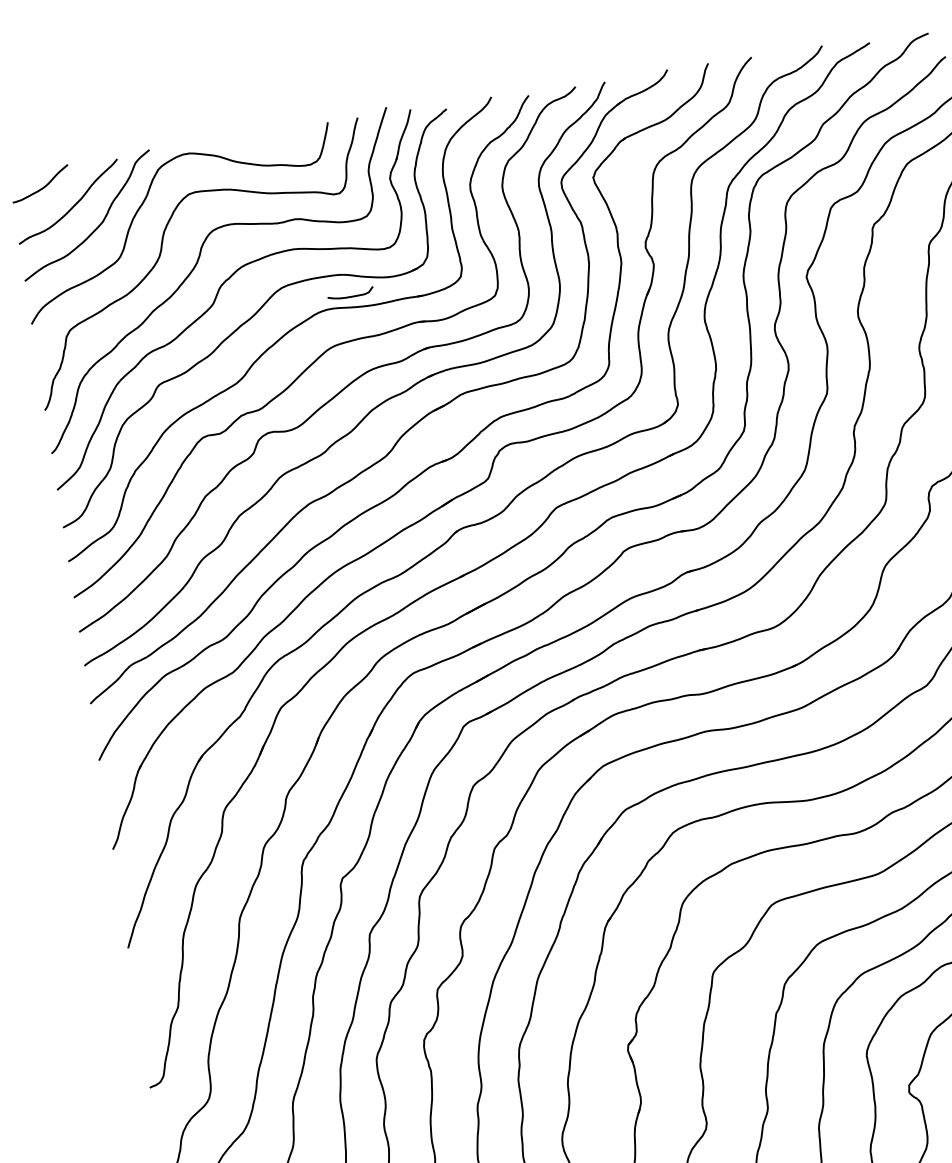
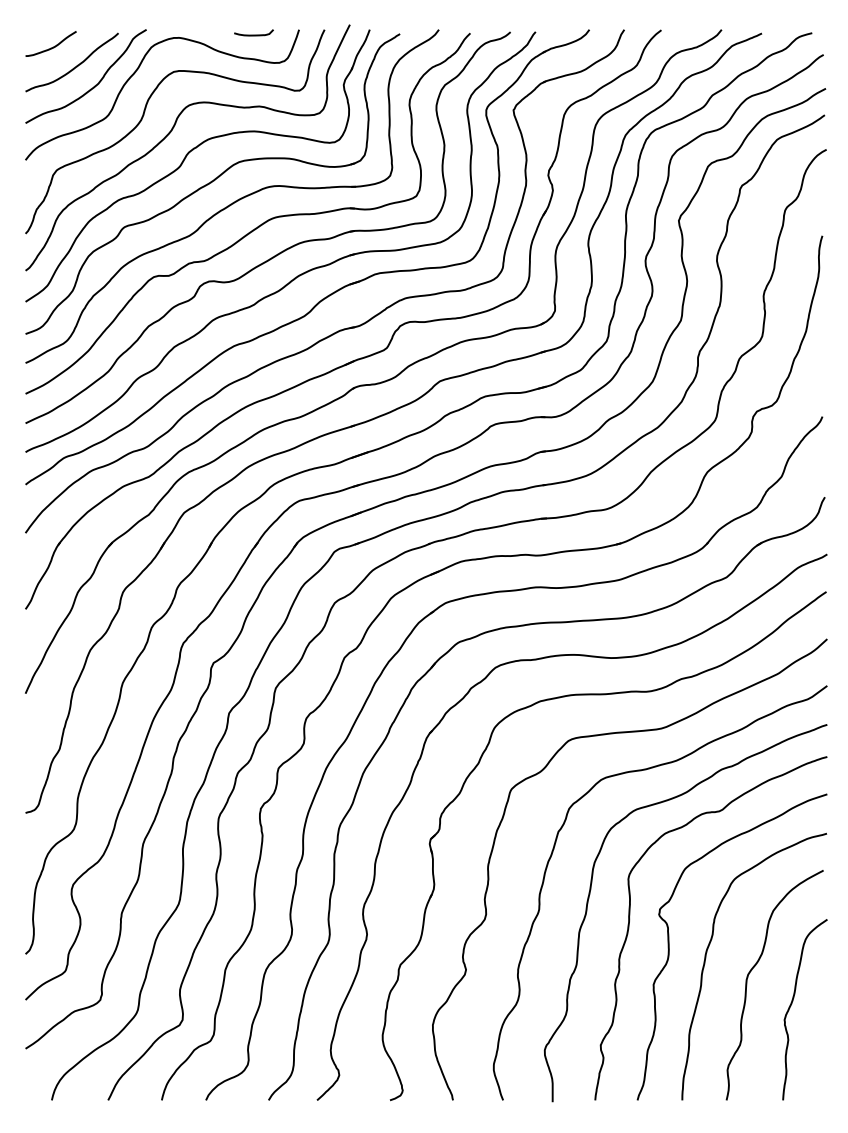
curve: (350, 295) -> (253, 34), moved

